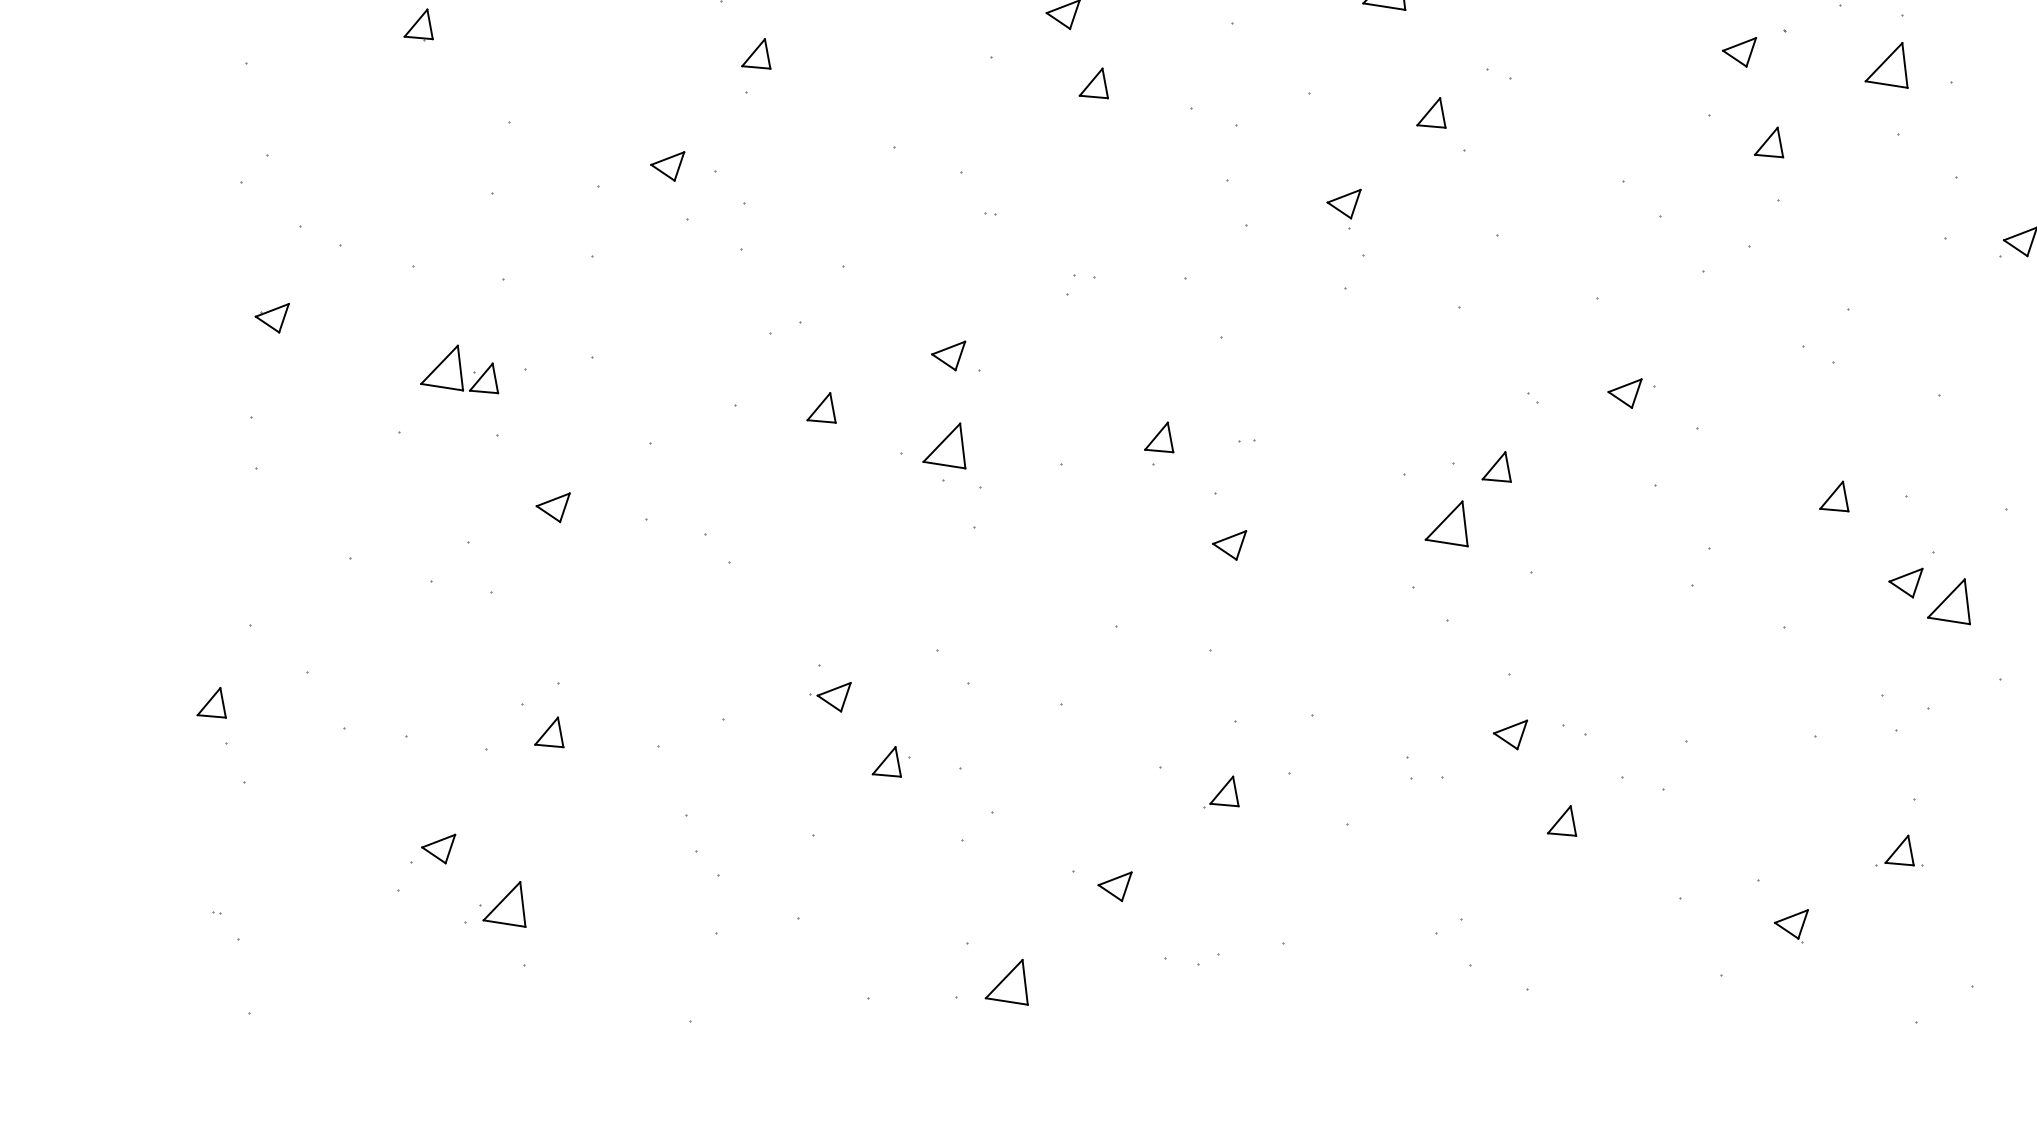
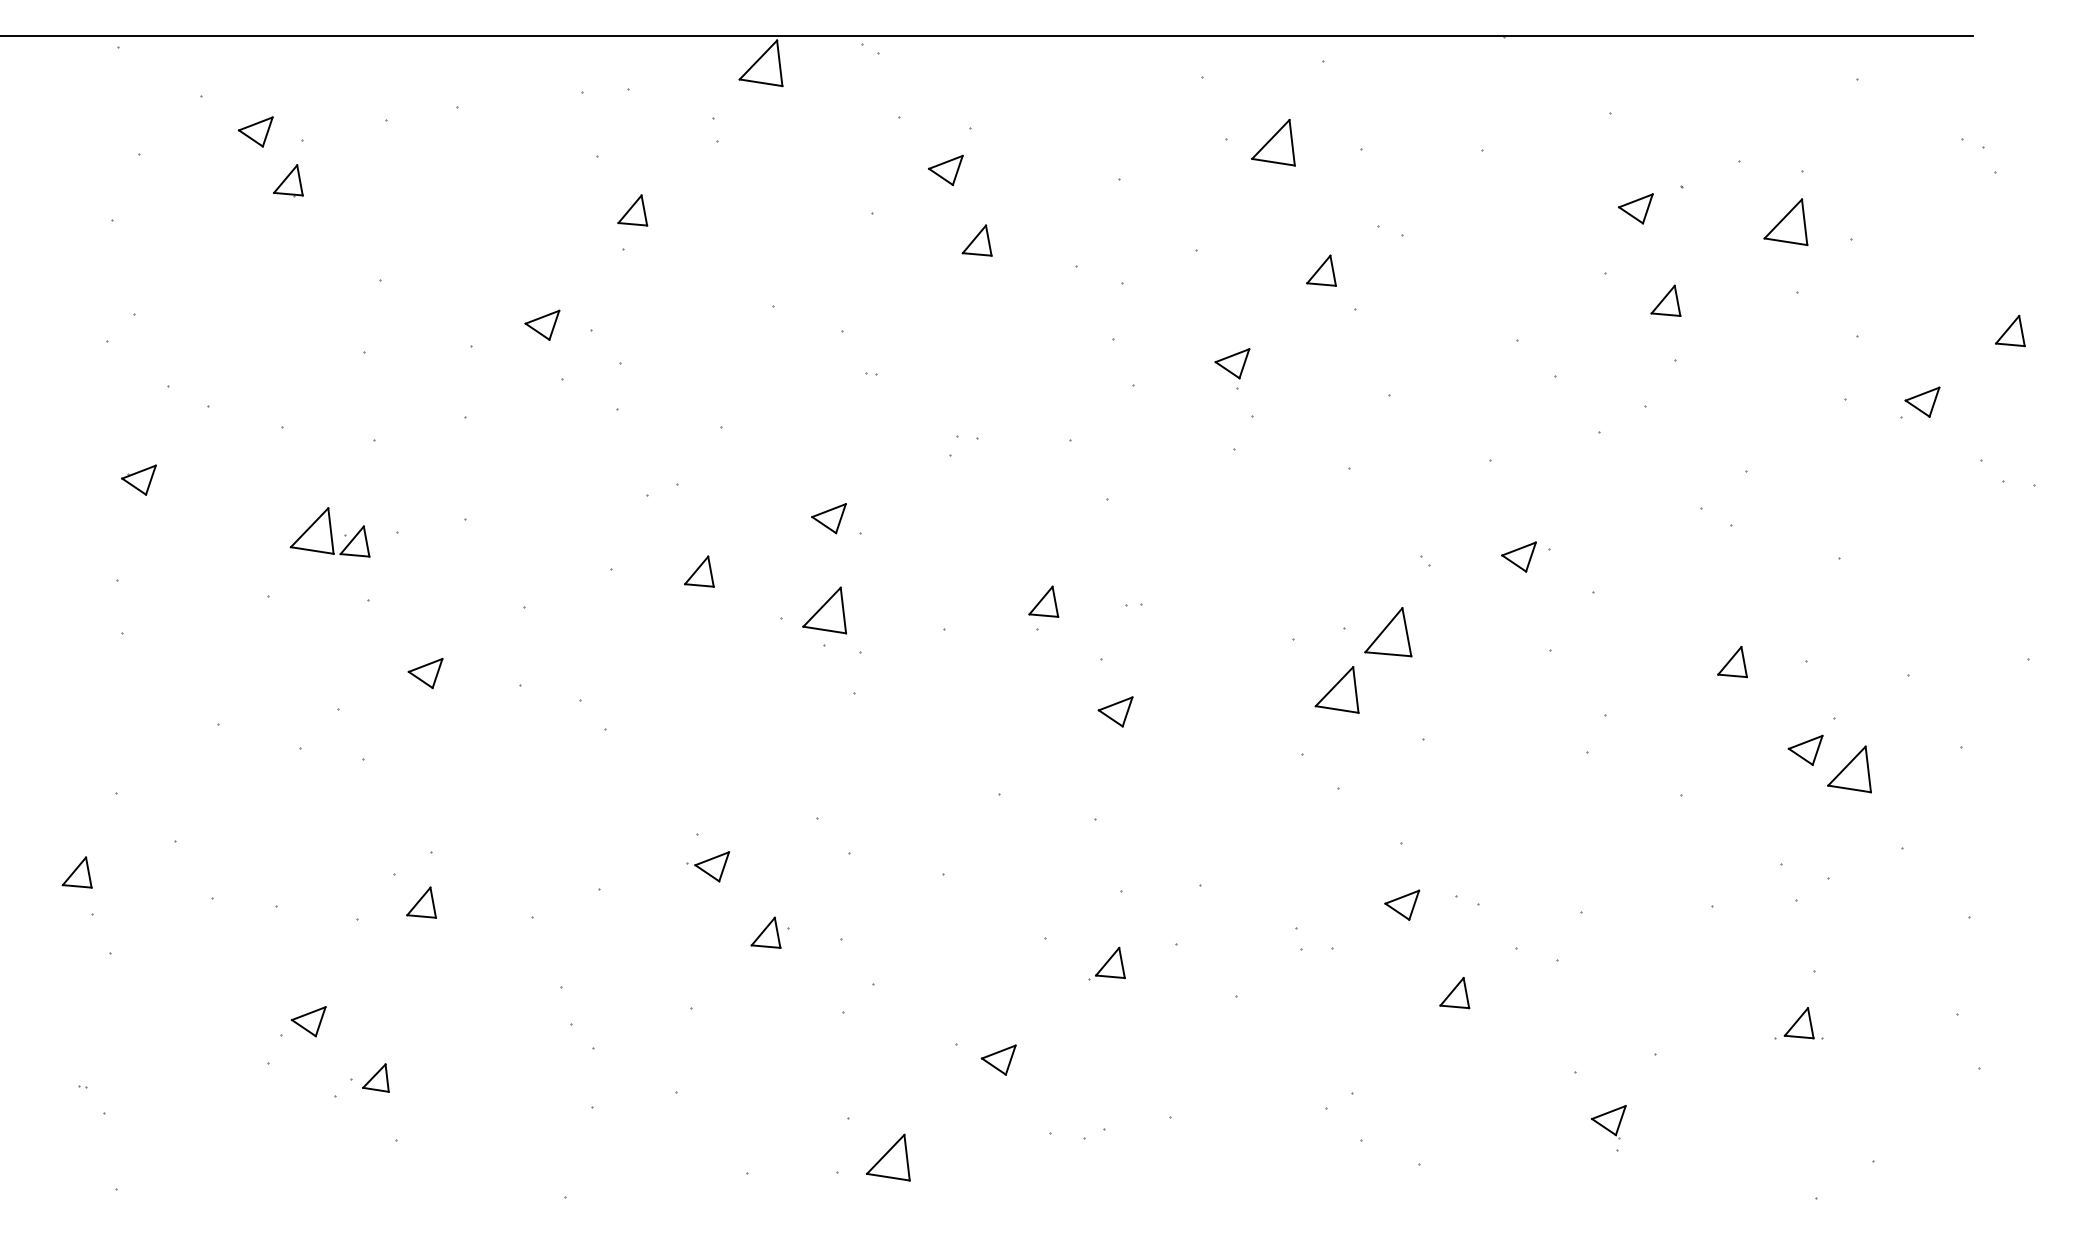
part: (1496, 466) -> (1387, 631), size x1.6
part: (504, 903) -> (375, 1077), size x0.6
part: (1791, 926) -> (1608, 1122), moved

